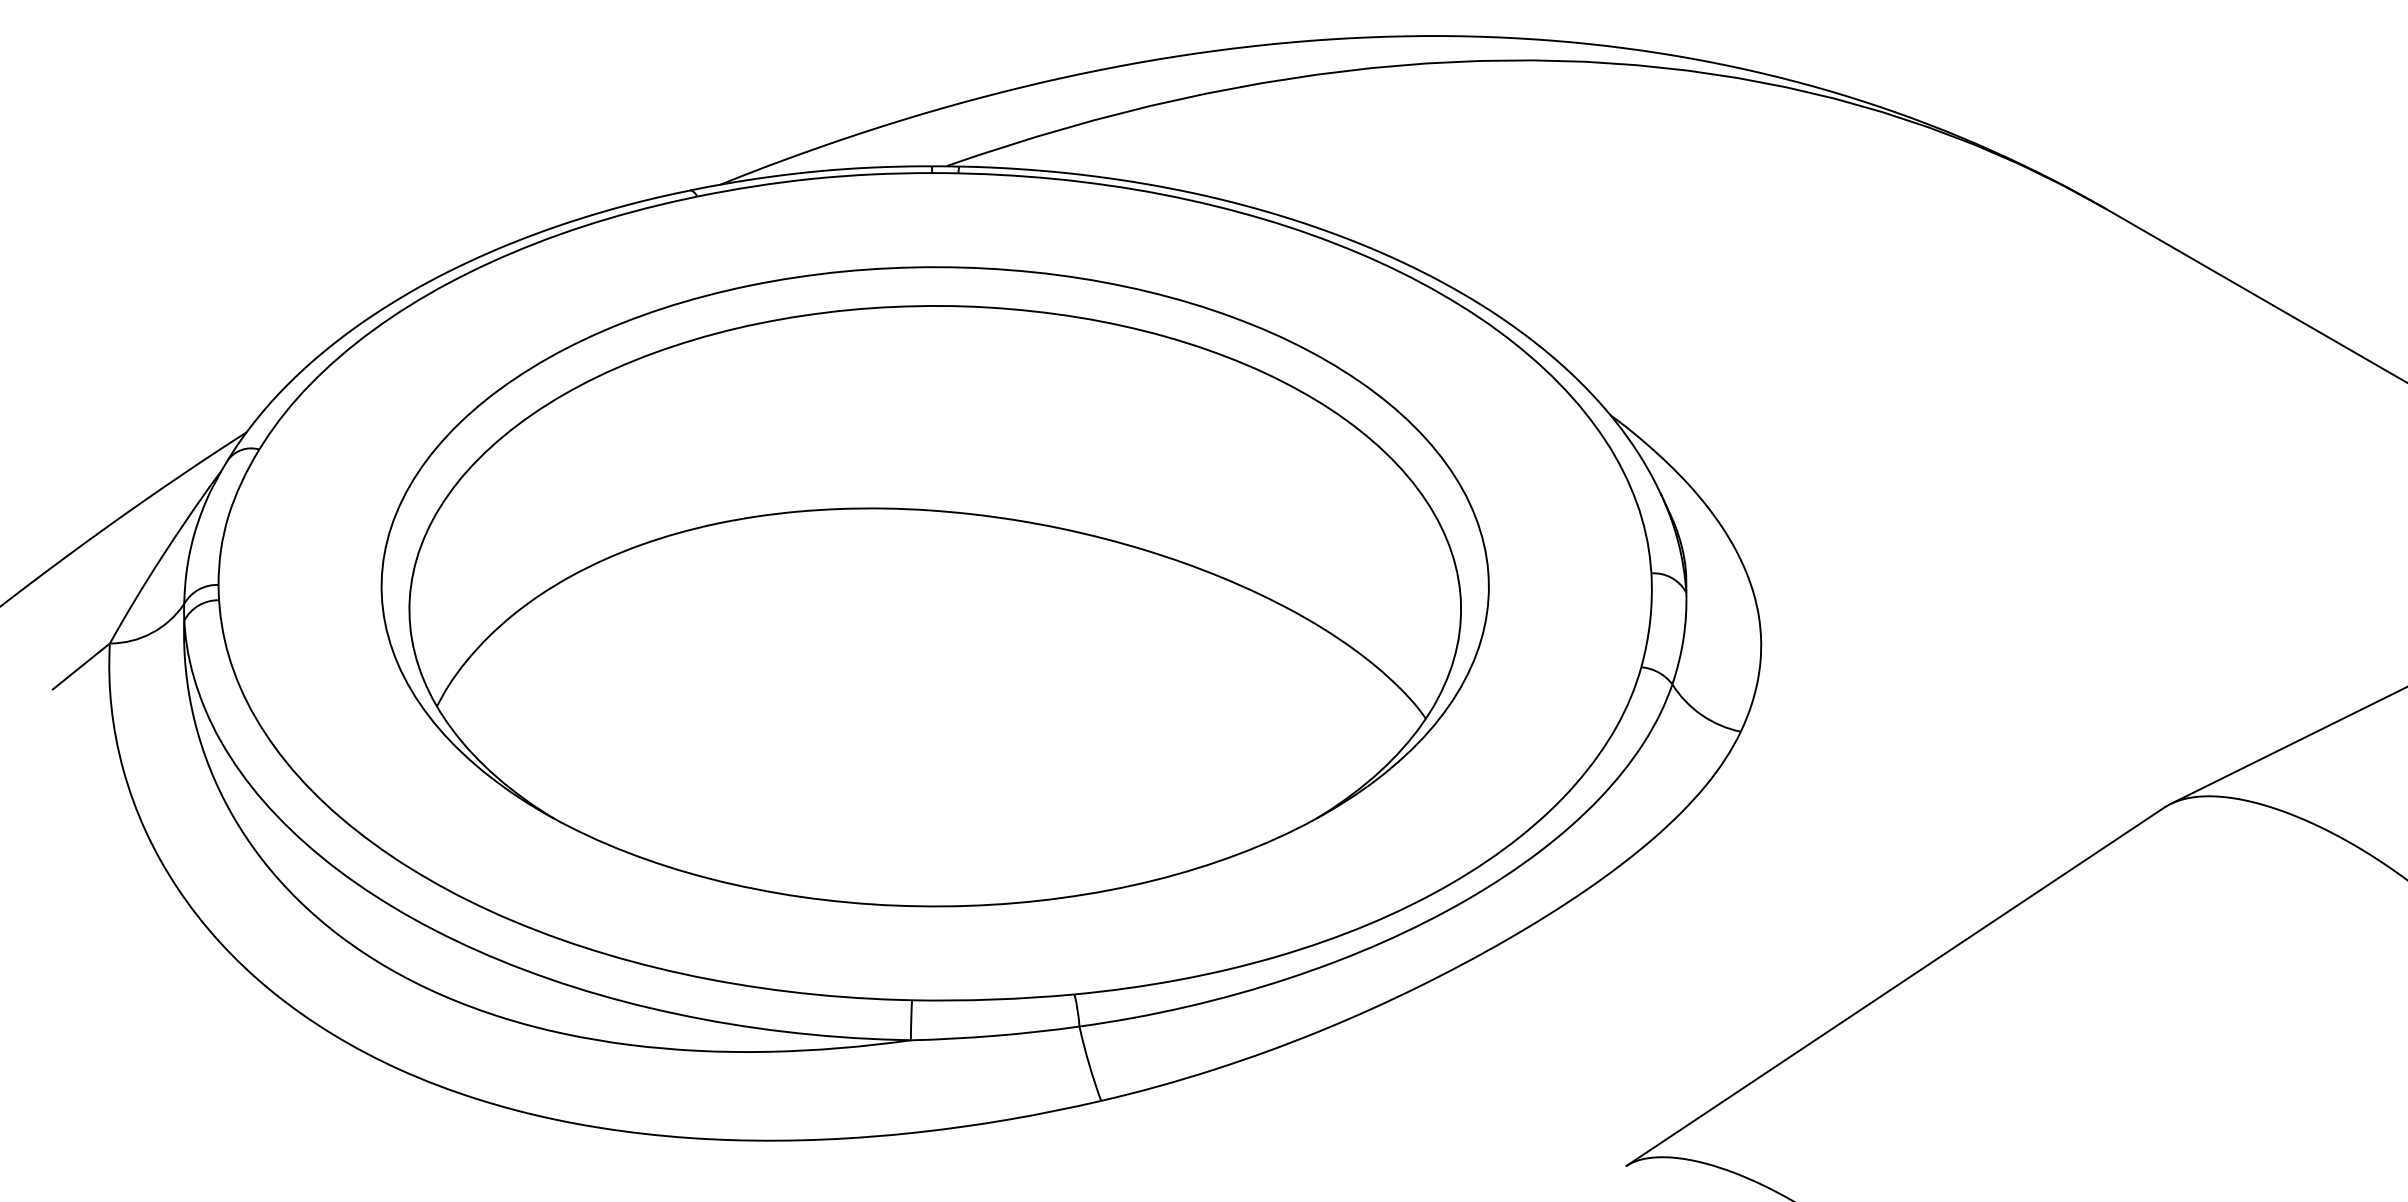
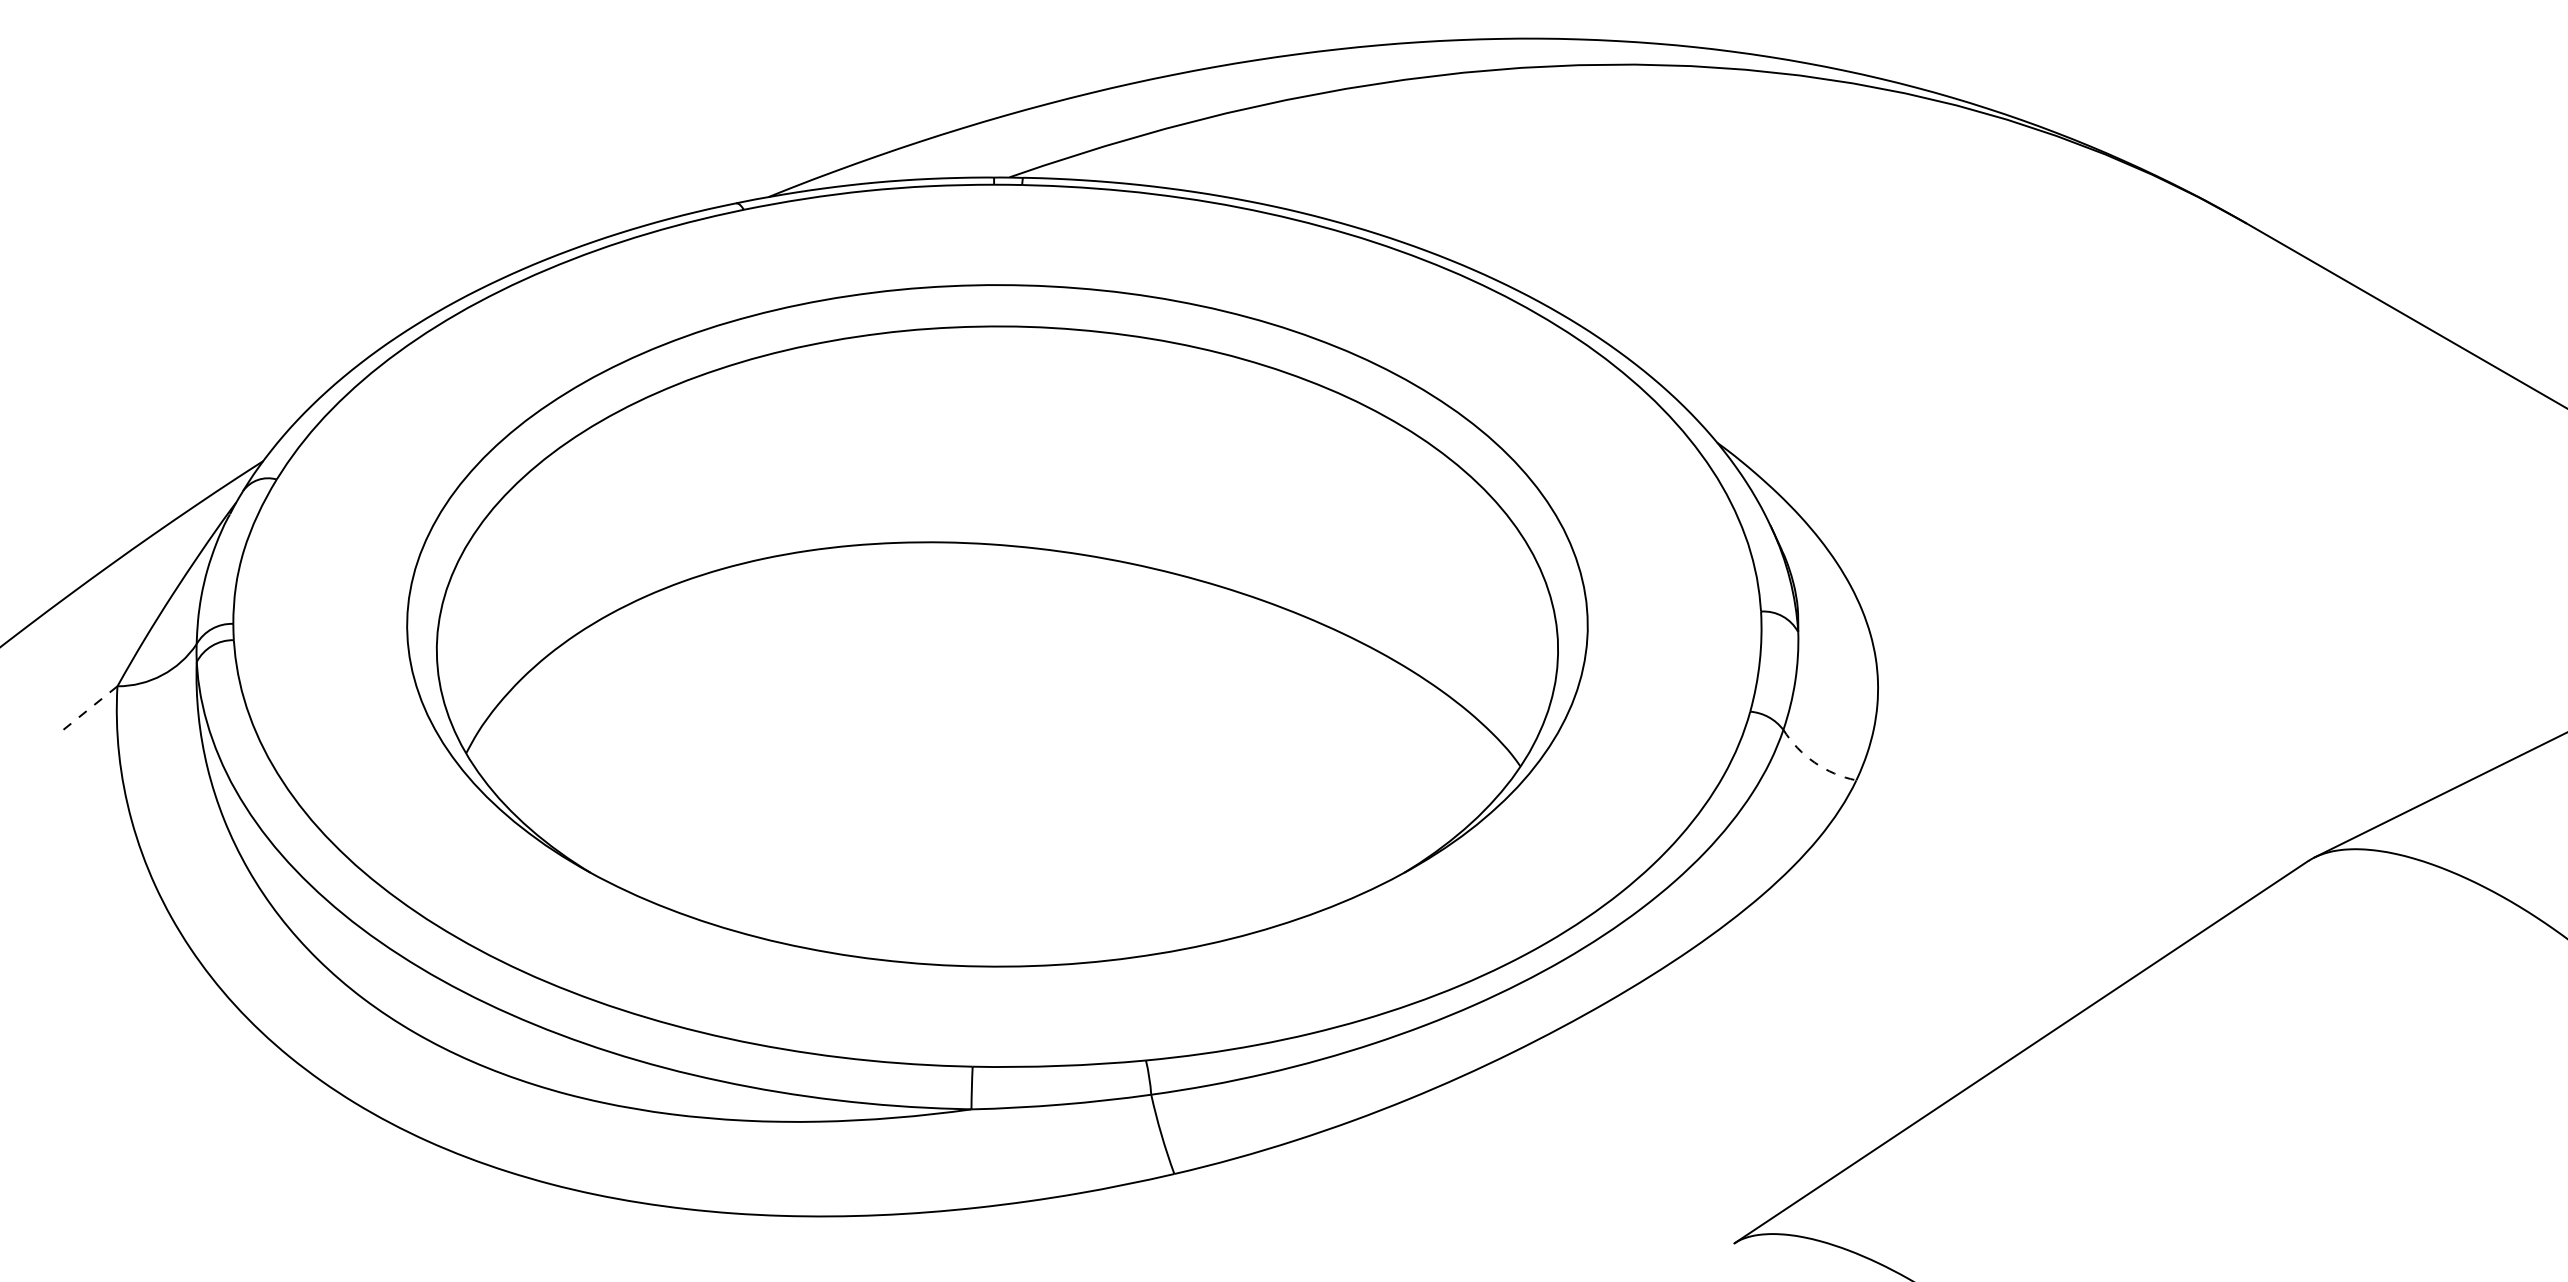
line: (80, 667) -> (86, 711), solid -> dashed
arc: (1701, 714) -> (1814, 762), solid -> dashed

